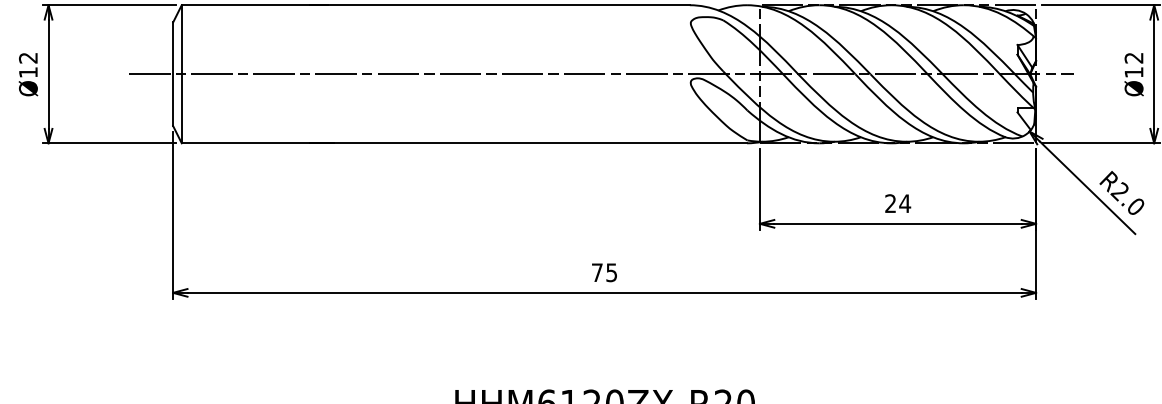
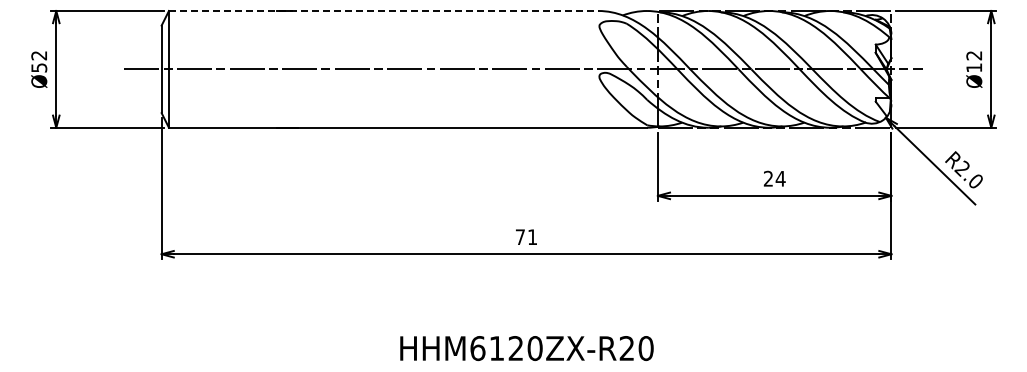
line: (435, 5) -> (383, 11), solid -> dashed
text: (28, 72) -> (39, 67), Ø12 -> Ø52
text: (611, 273) -> (532, 237), 75 -> 71

